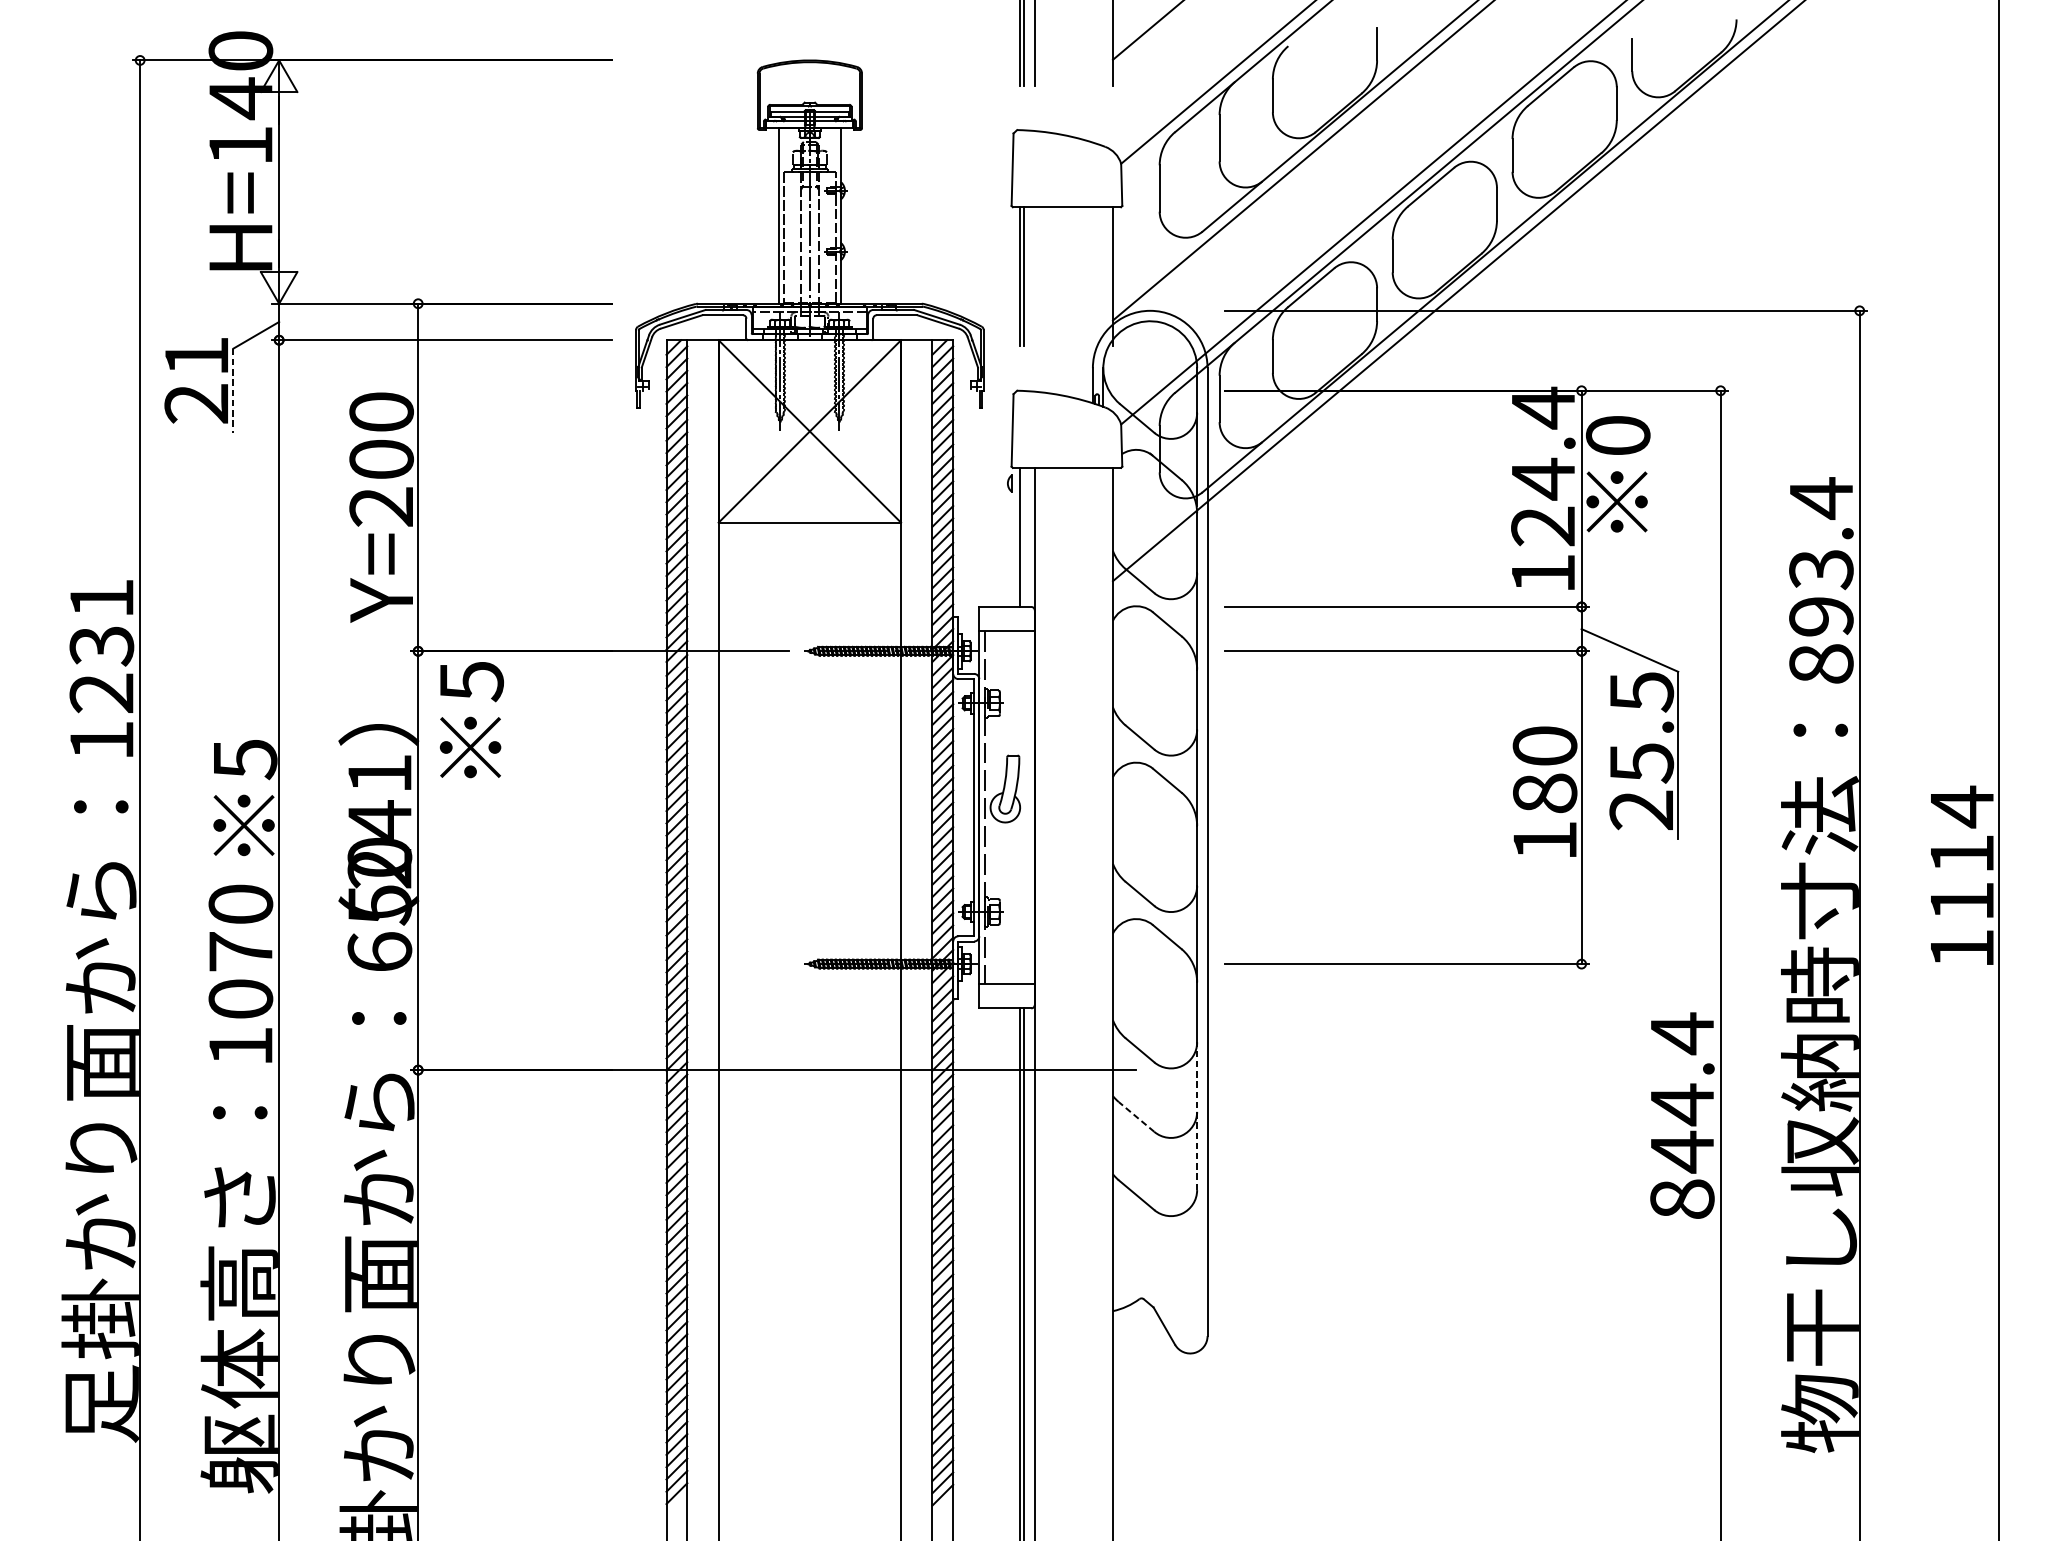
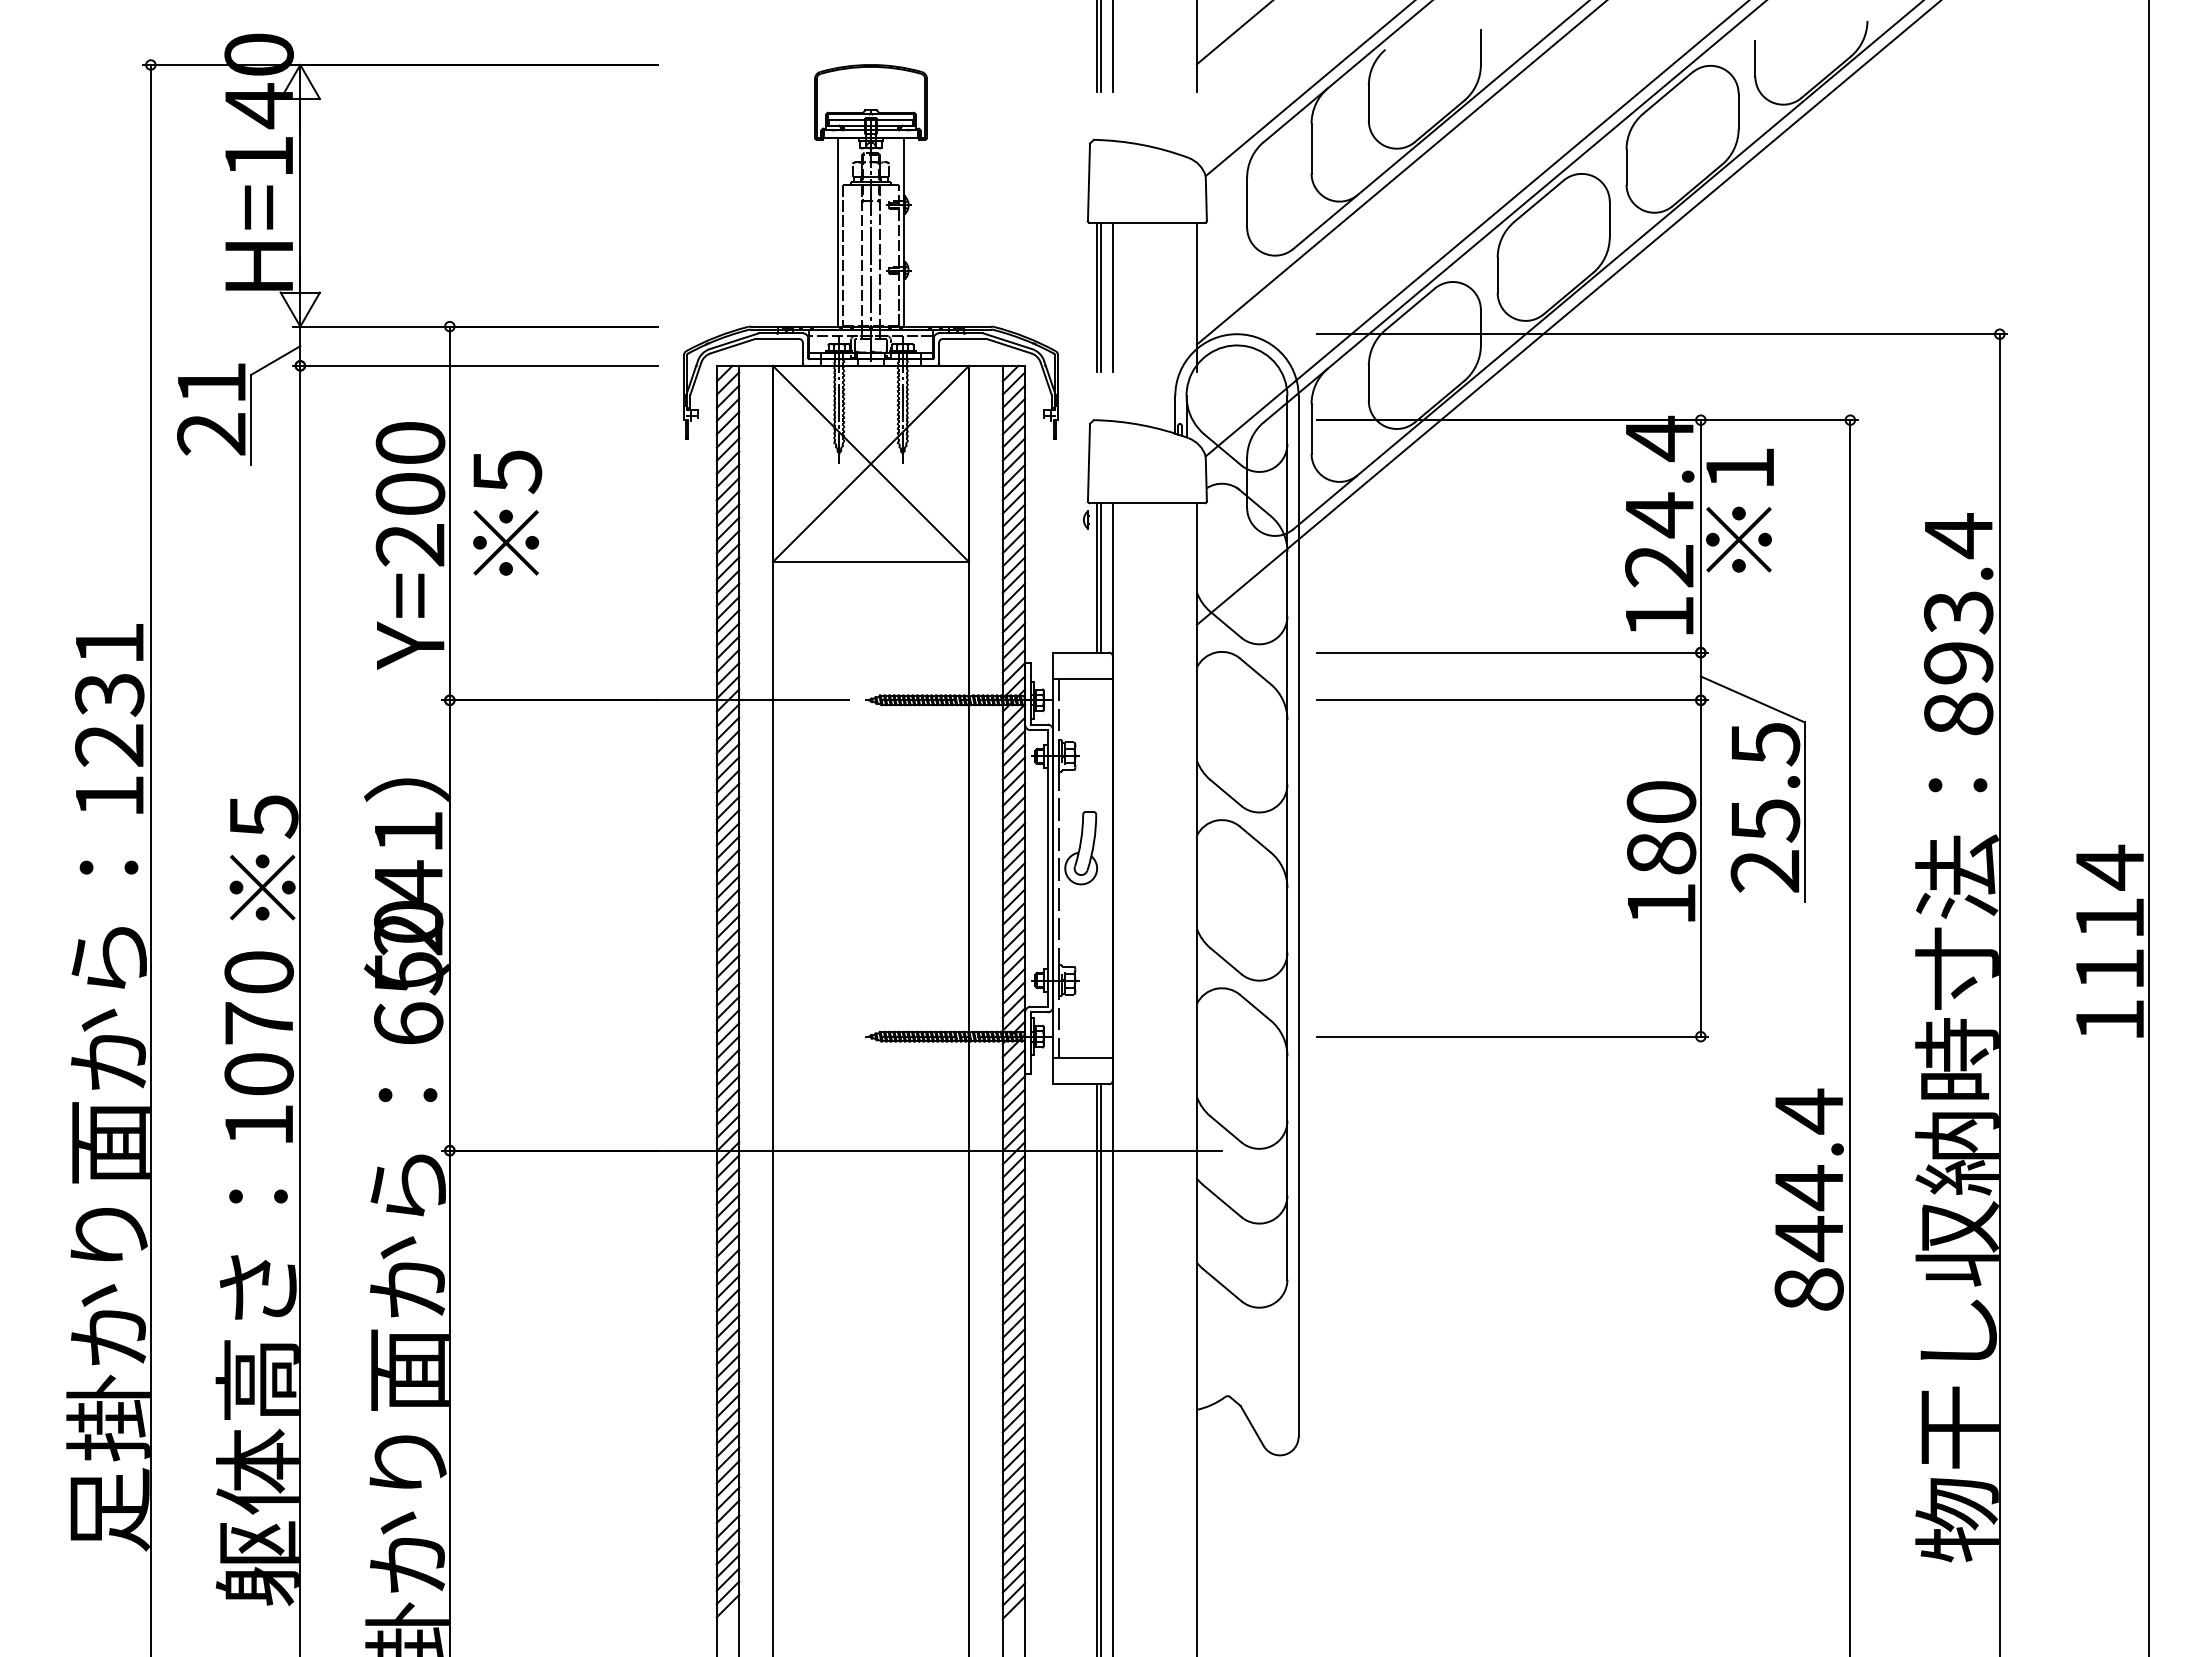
line: (1034, 276) -> (1112, 297), added
line: (233, 391) -> (251, 420), dashed -> solid
text: (1617, 435) -> (1739, 468), 0 -> 1
line: (1023, 537) -> (1100, 577), added
text: (471, 719) -> (507, 512), moved
line: (1197, 1115) -> (1287, 1199), dashed -> solid
line: (1136, 1117) -> (1222, 1201), dashed -> solid

